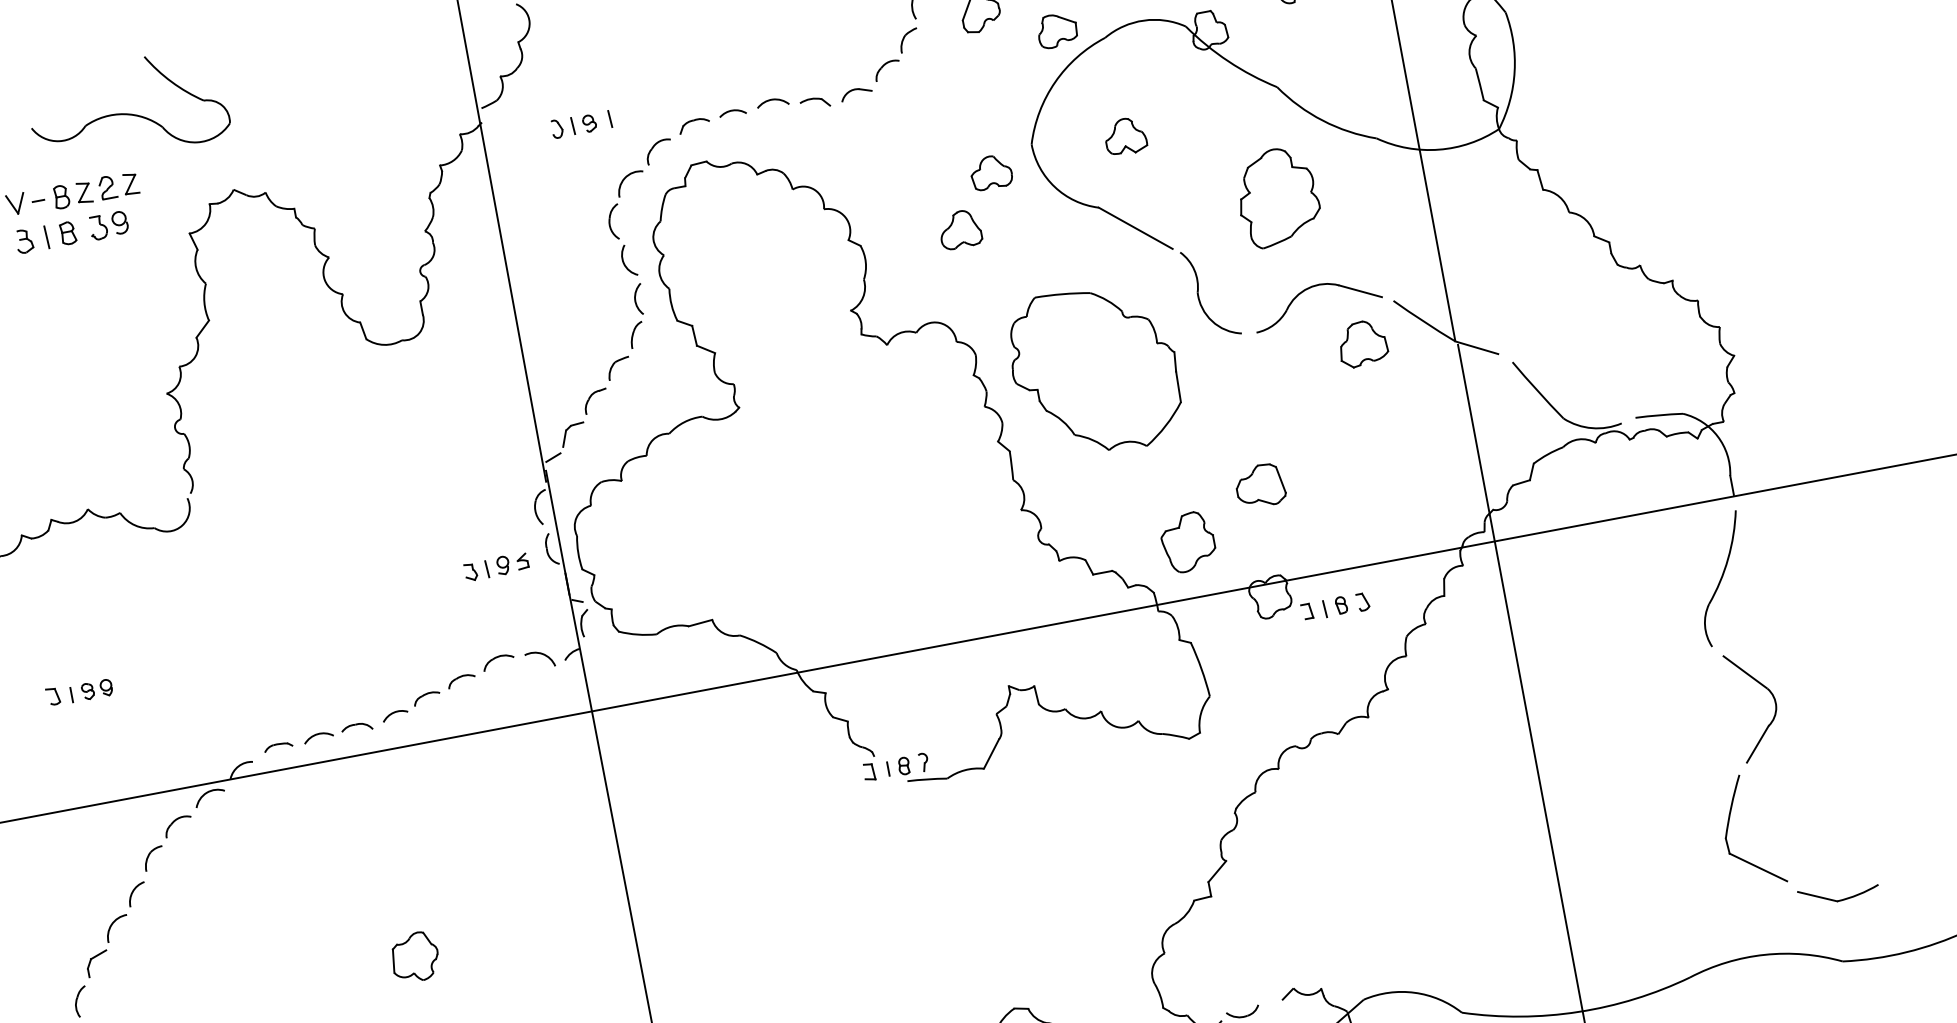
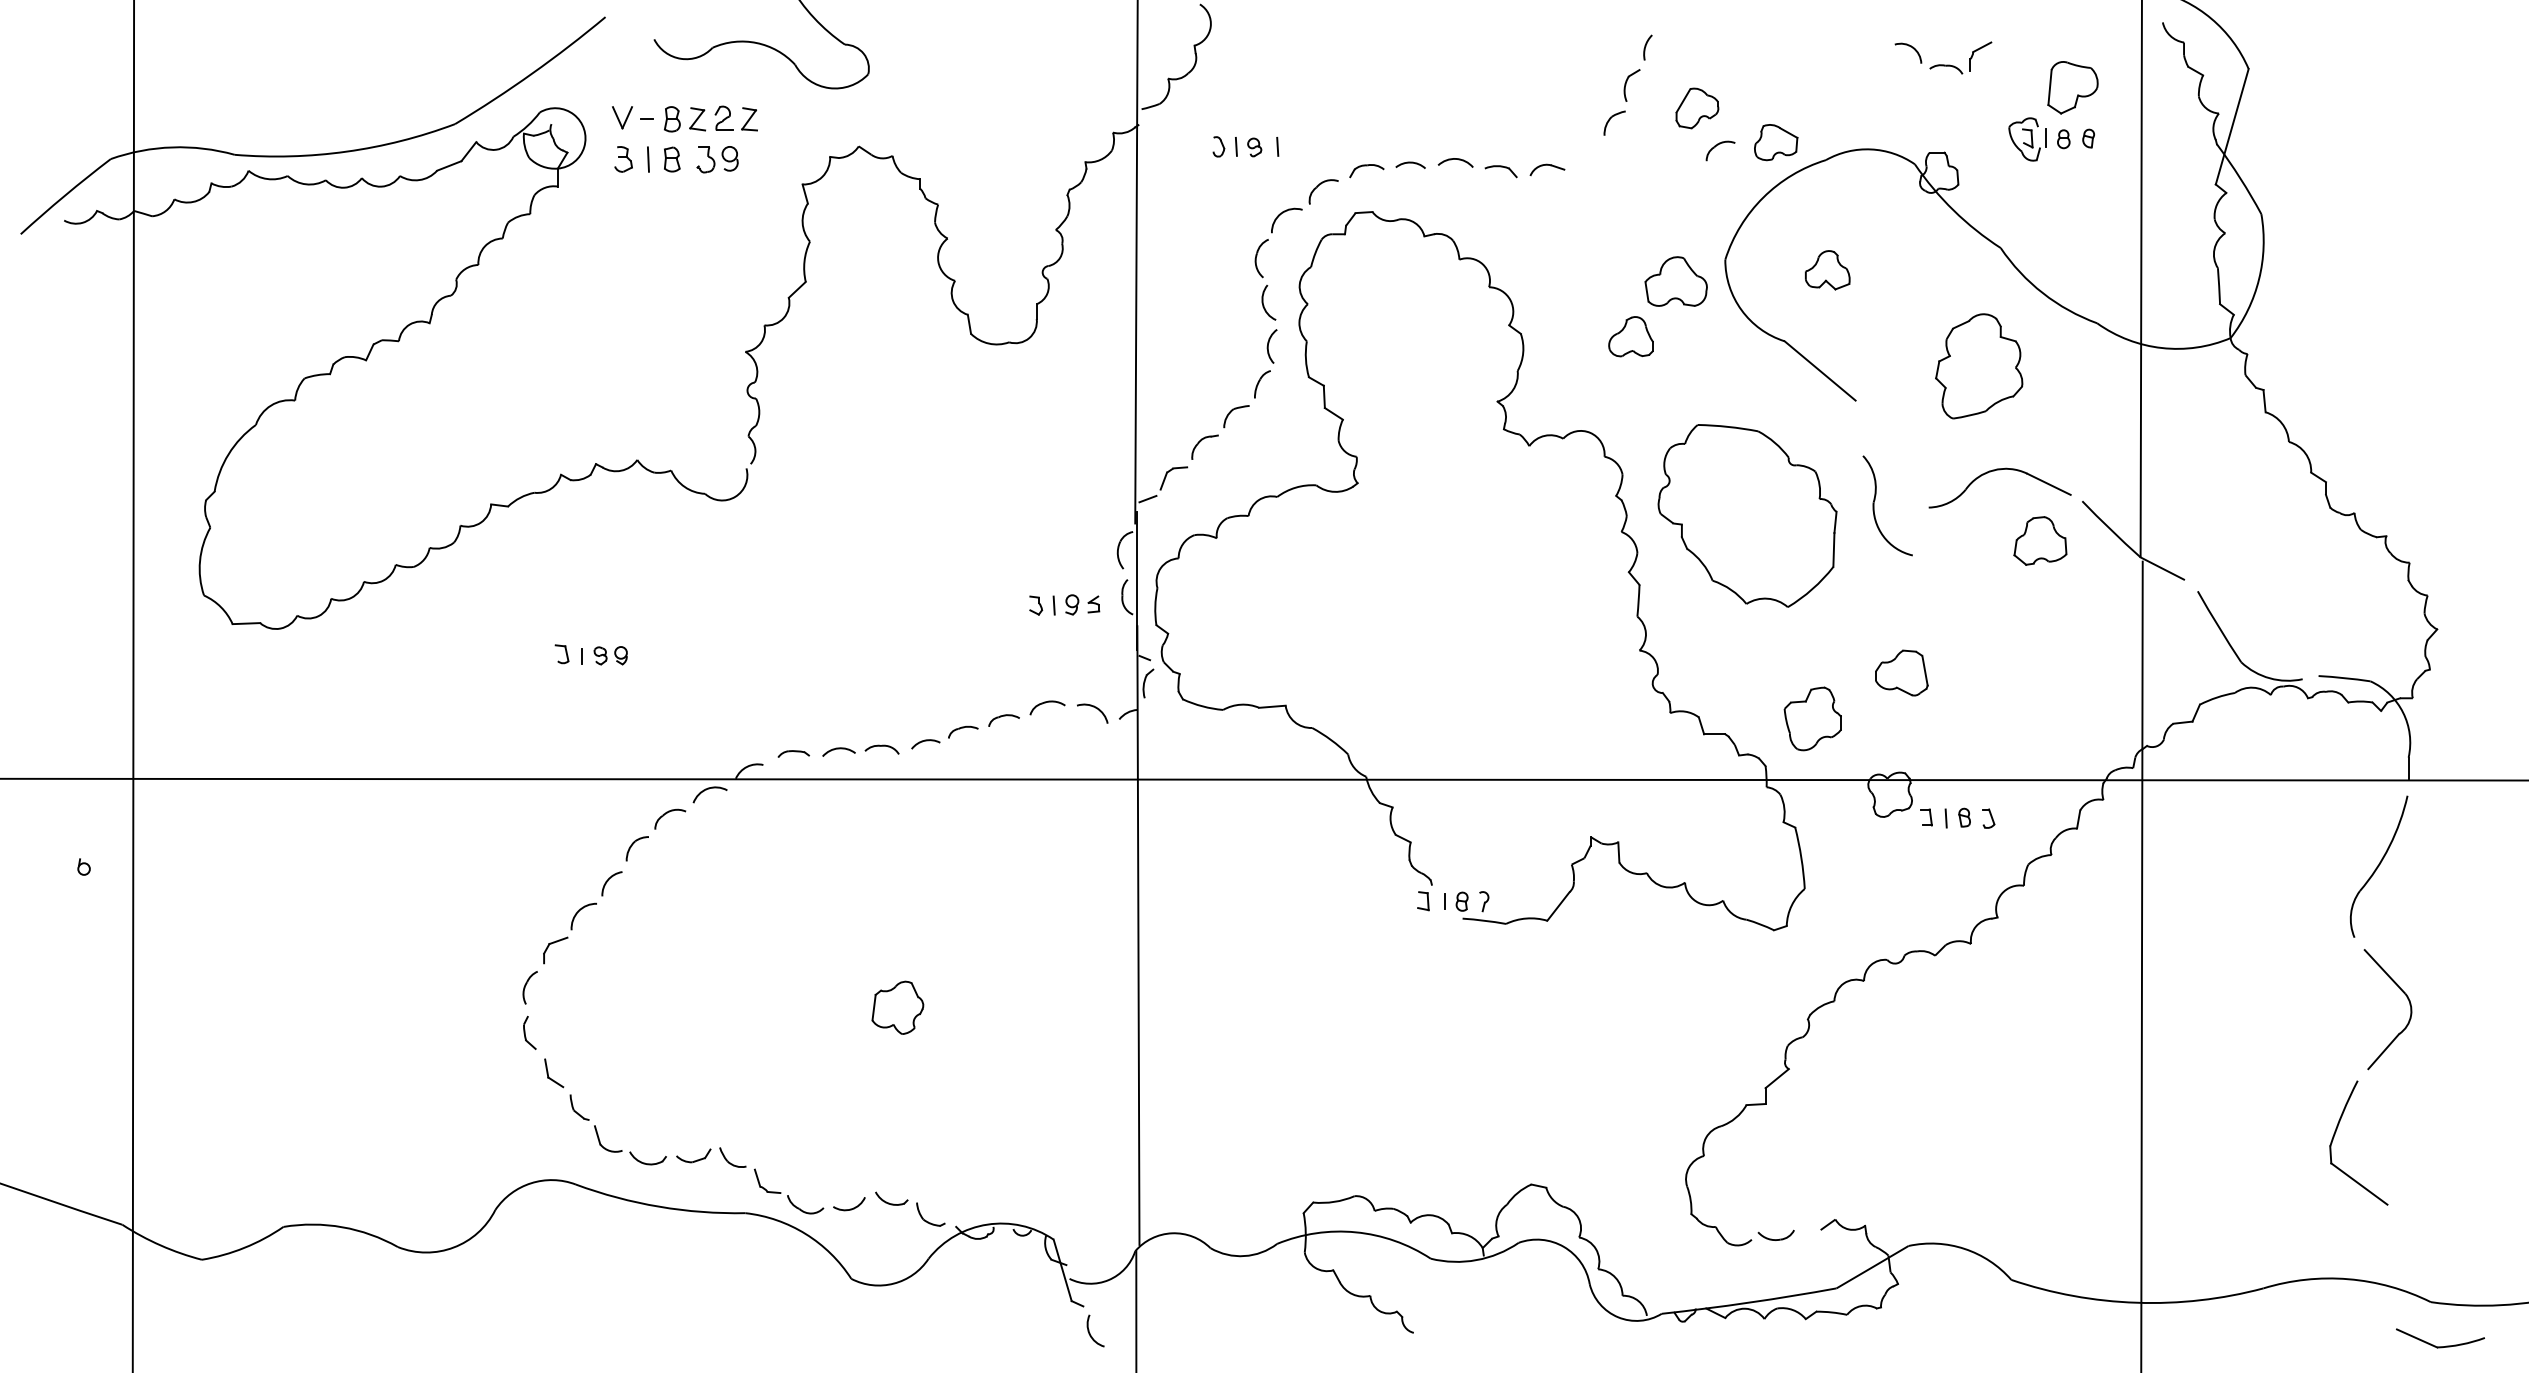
part: (887, 70) -> (1720, 150), moved
part: (991, 172) -> (1676, 281), size x1.4
part: (1198, 290) -> (1875, 500), moved
part: (1840, 899) -> (2440, 1346), moved

